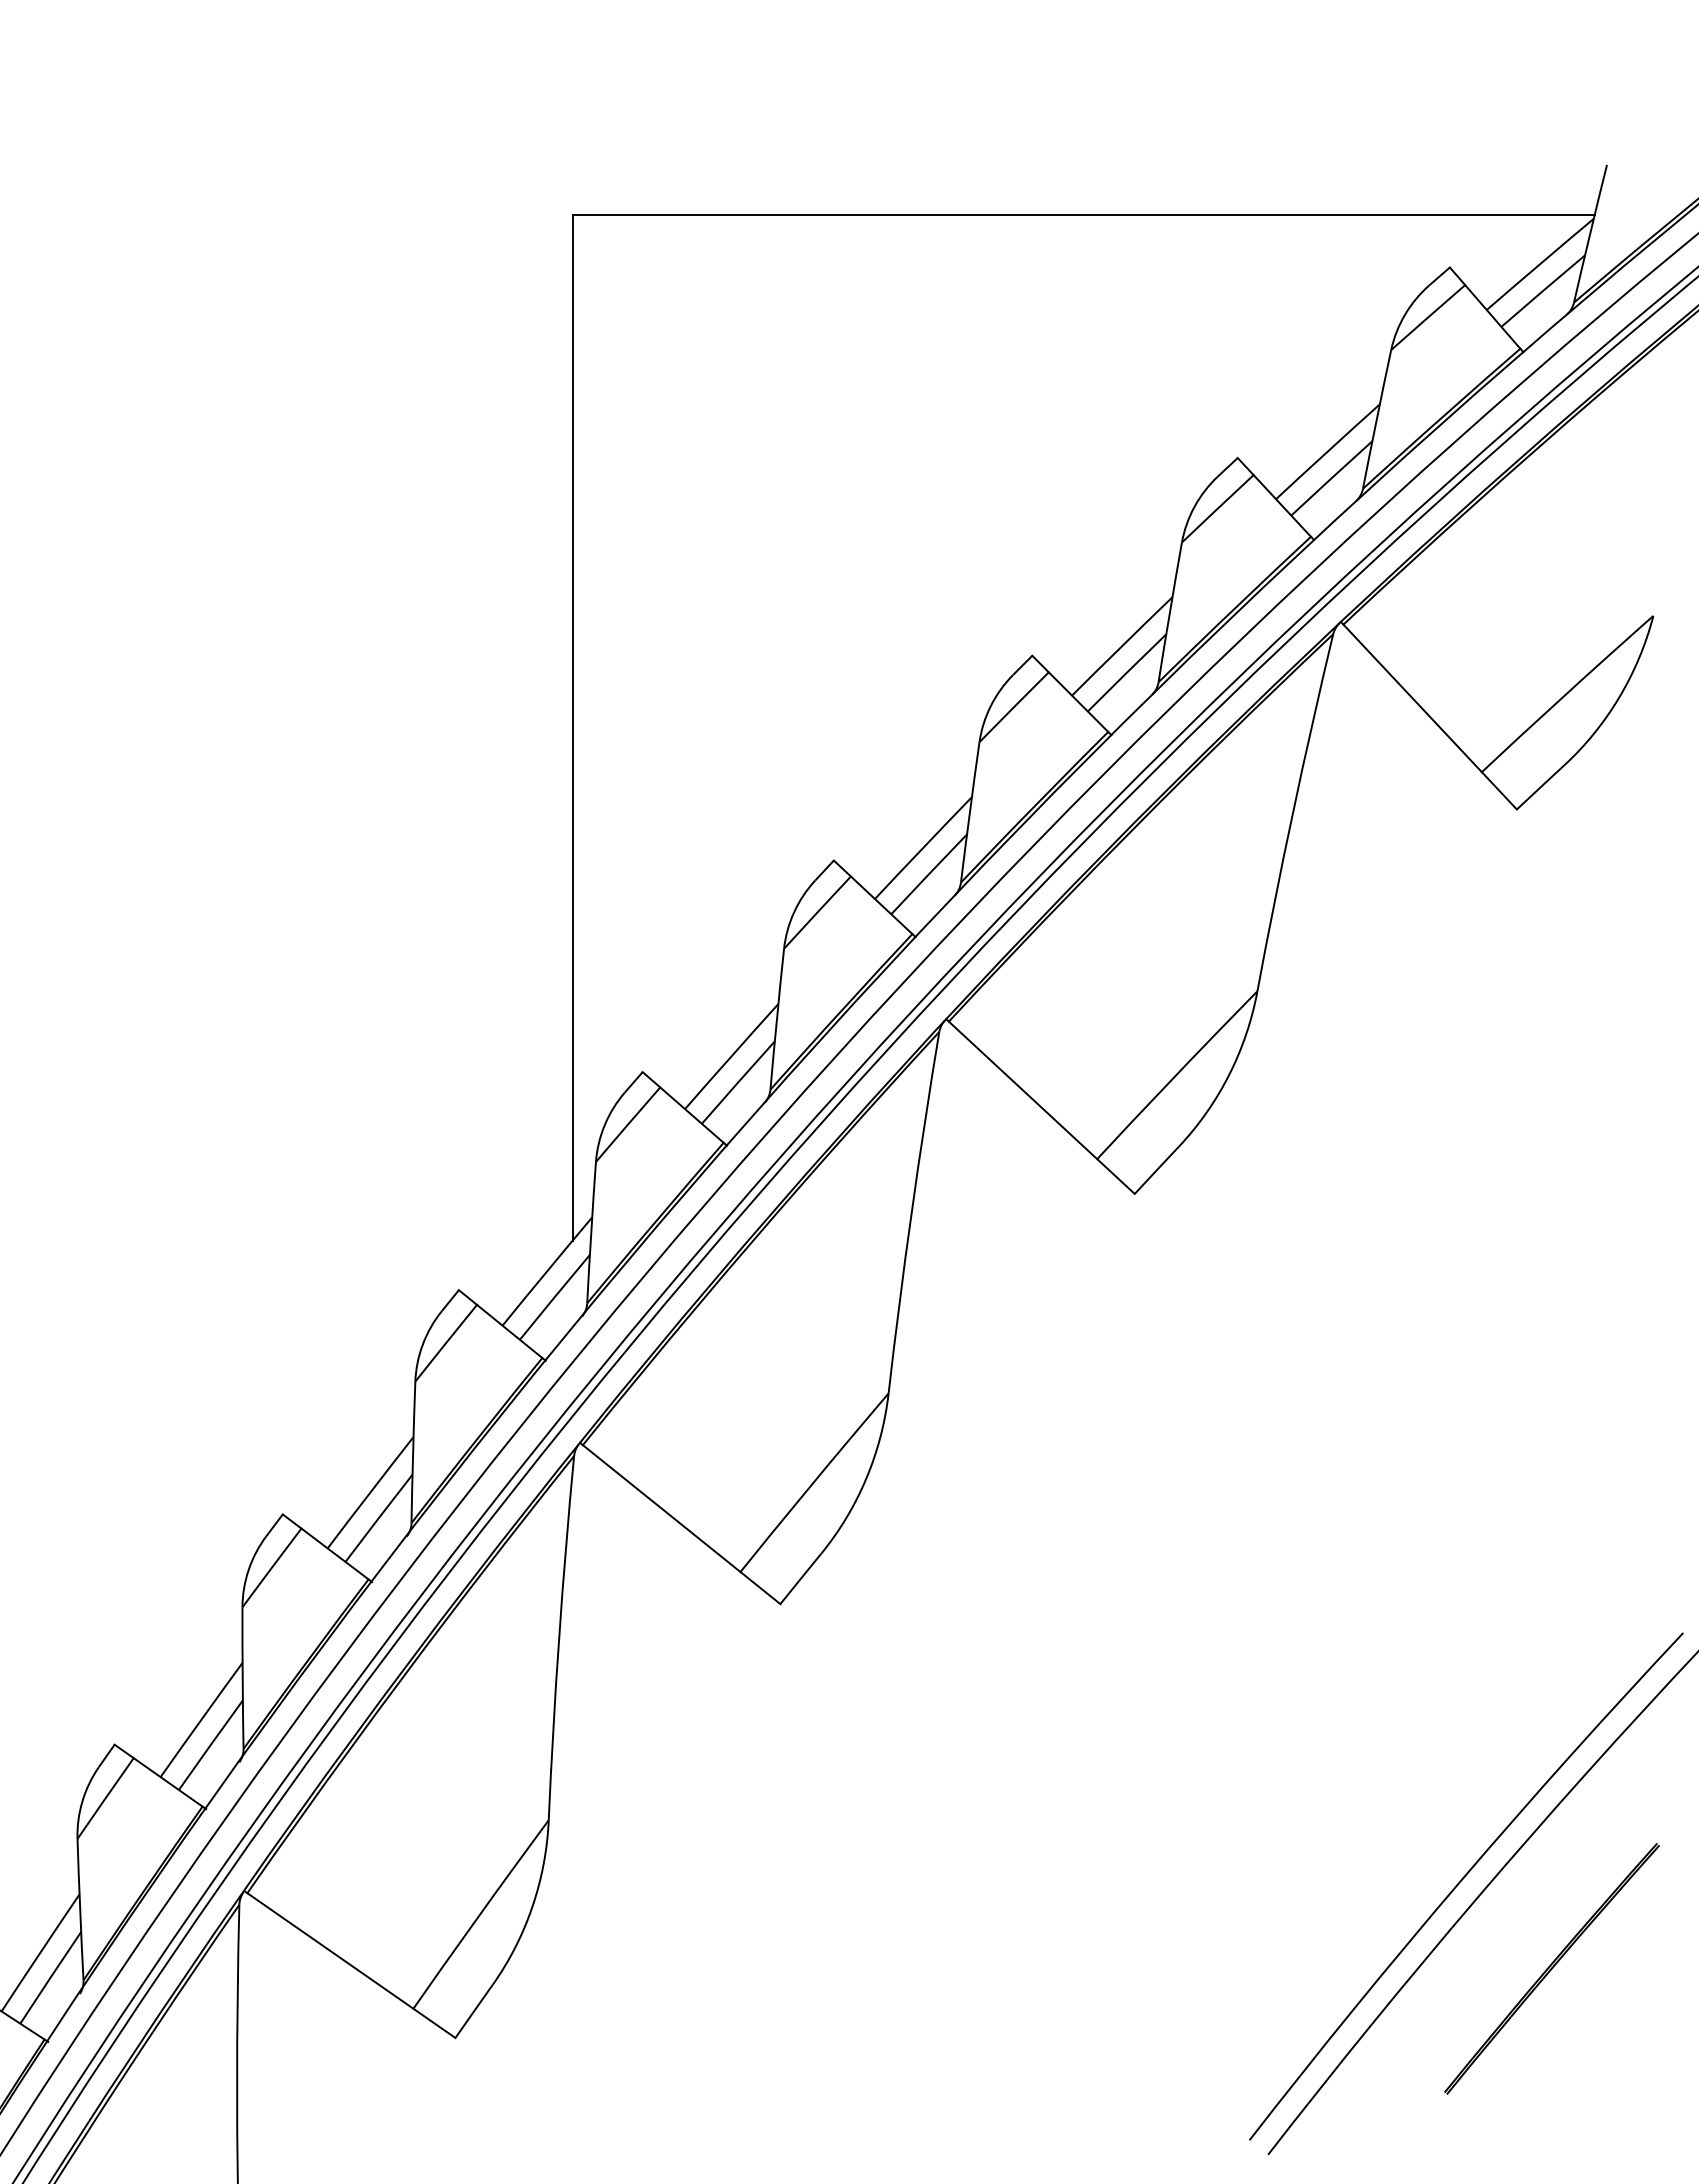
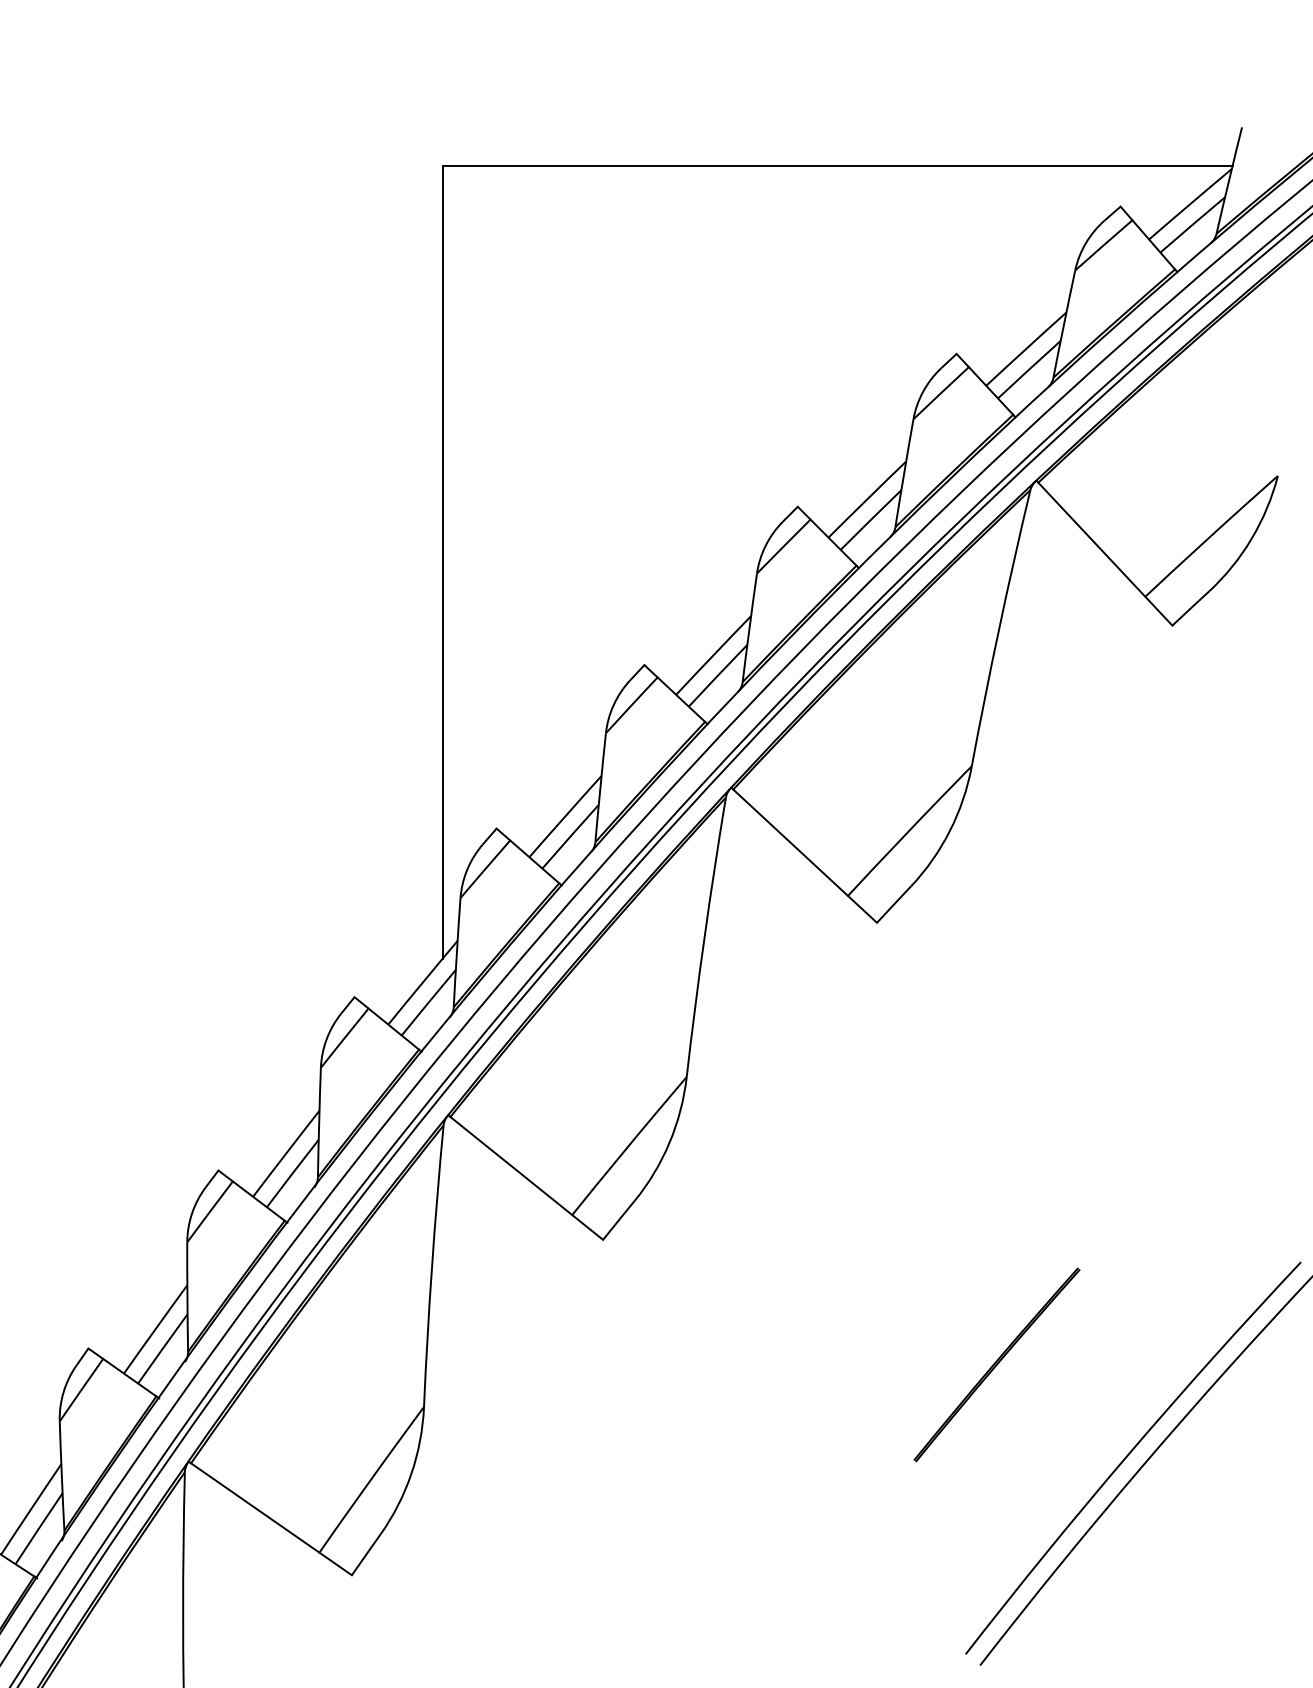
part: (1551, 1968) -> (996, 1364), moved

